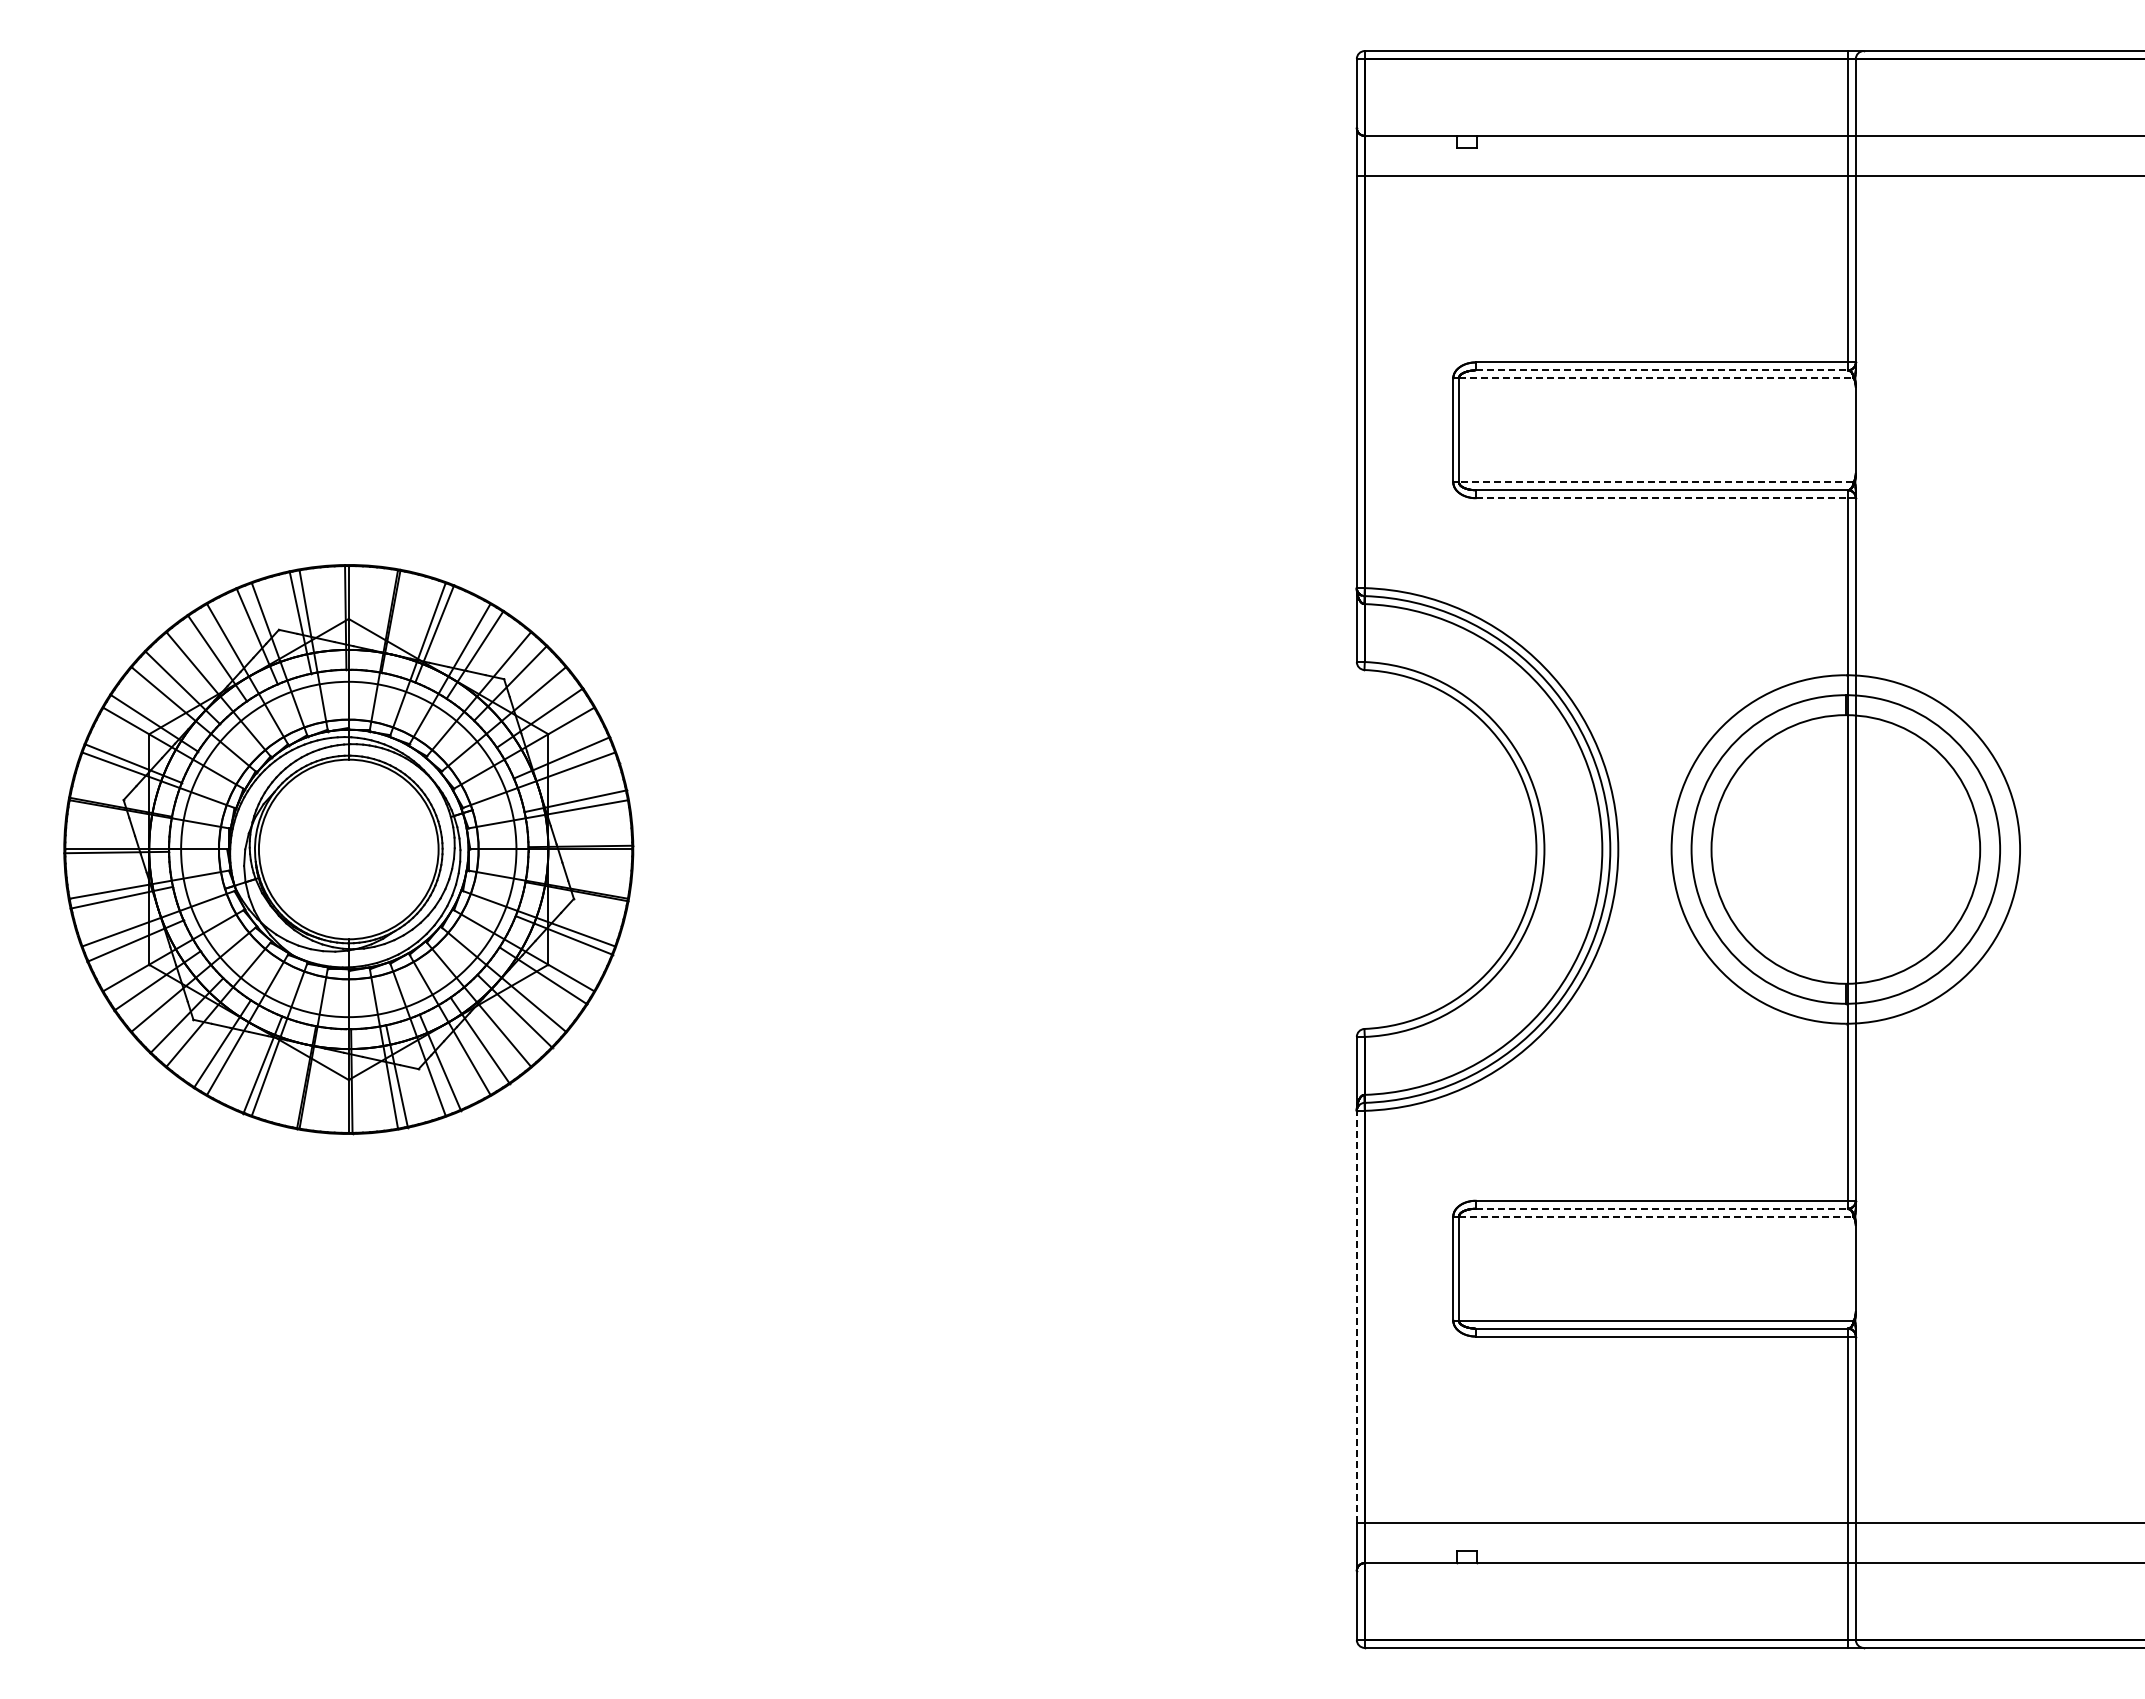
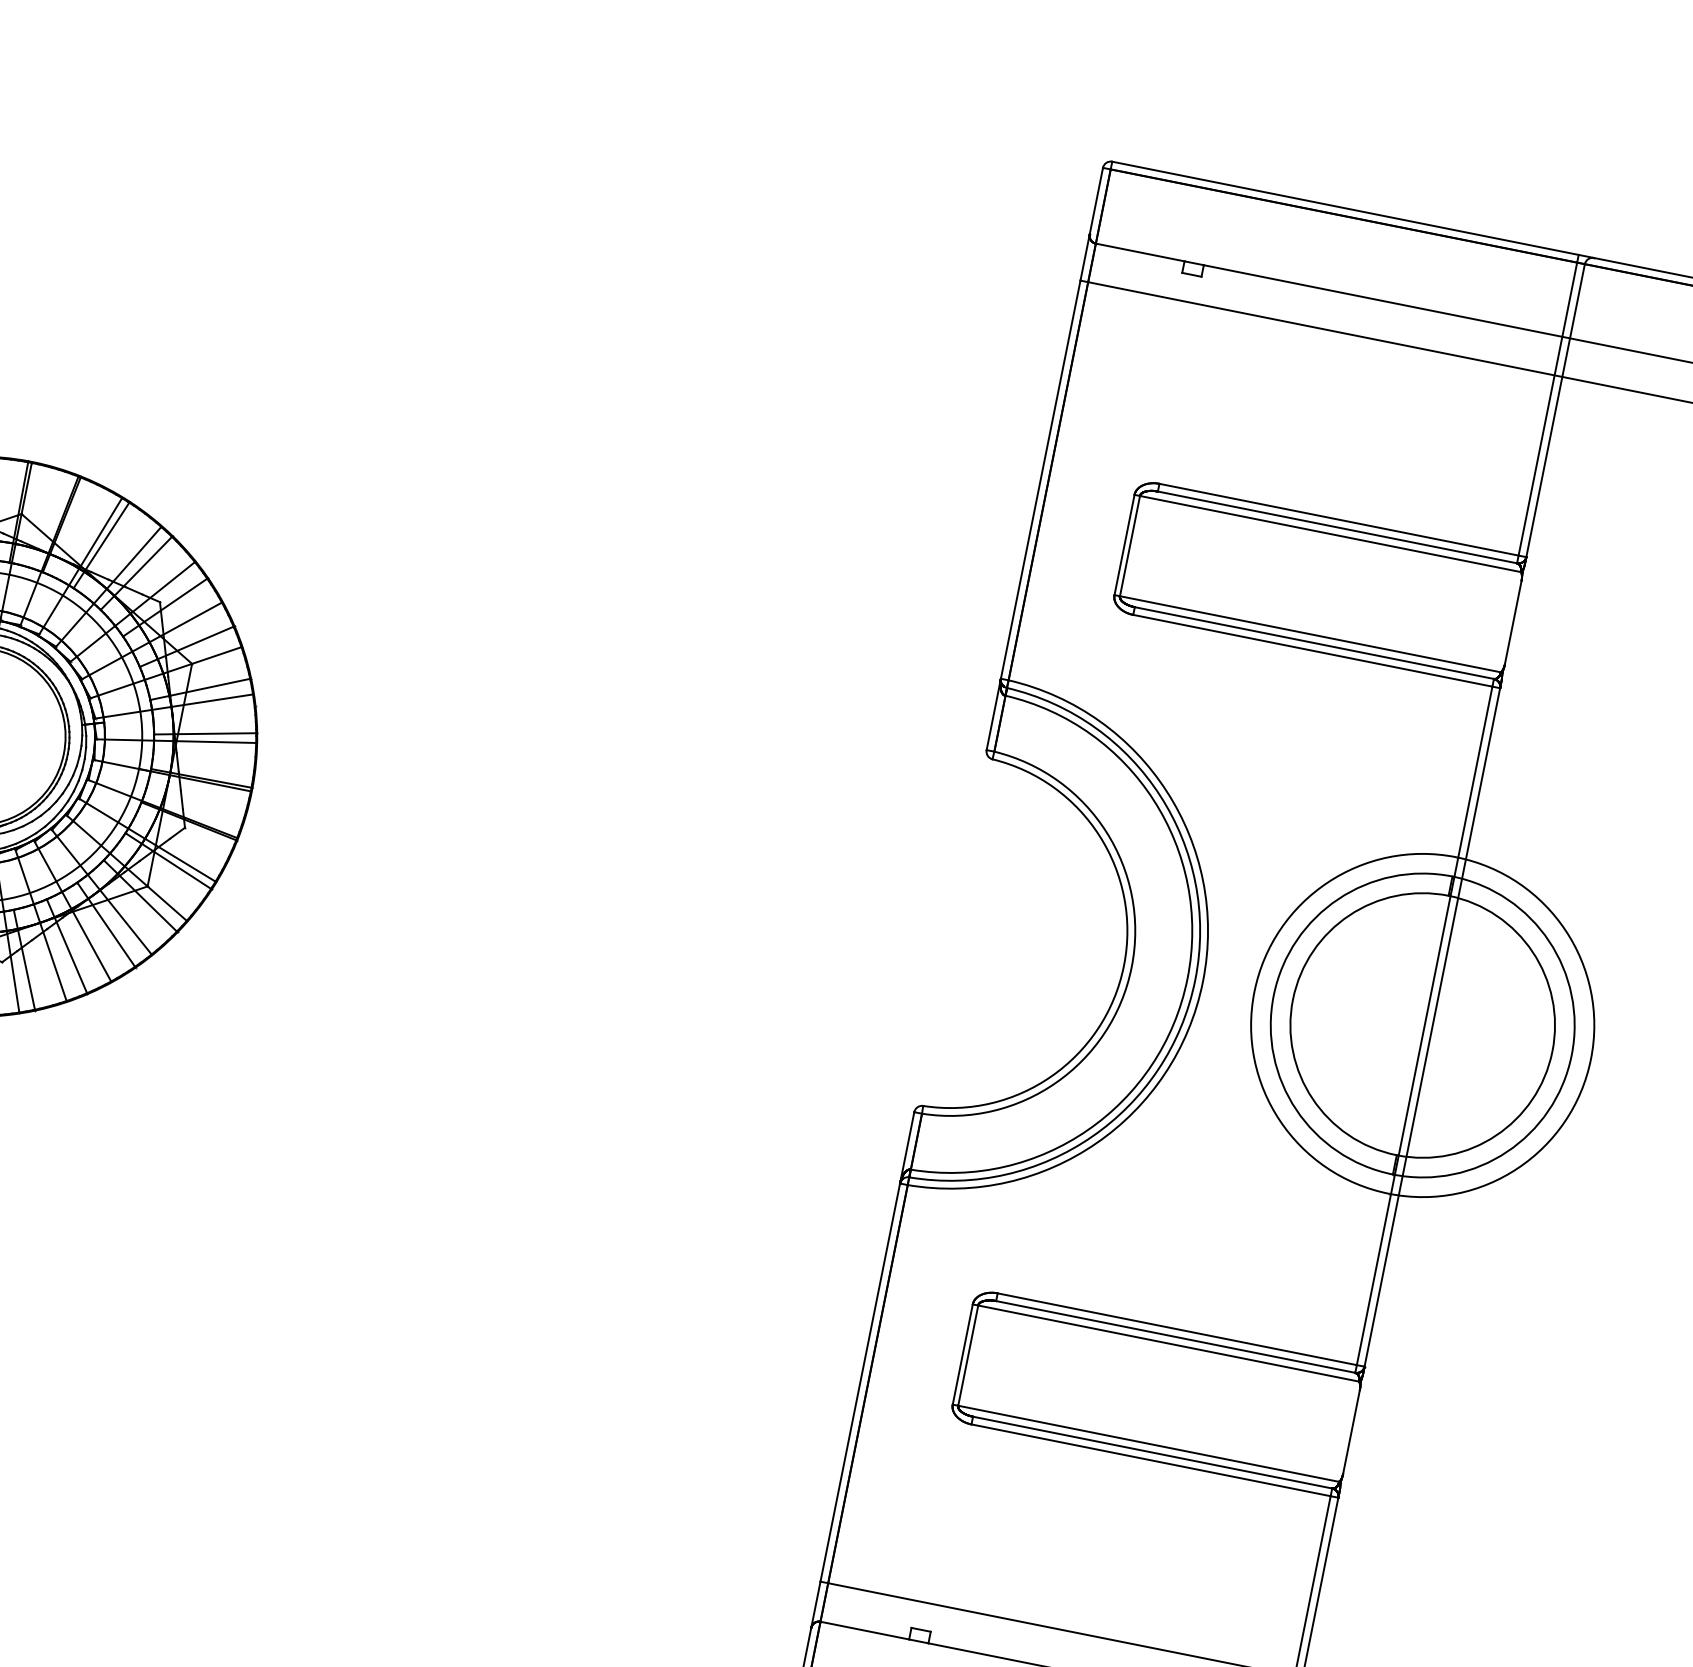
line: (1661, 370) -> (1337, 527), dashed -> solid
line: (1656, 378) -> (1330, 534), dashed -> solid
line: (1655, 482) -> (1309, 634), dashed -> solid
line: (1661, 498) -> (1312, 651), dashed -> solid
line: (1661, 1208) -> (1175, 1336), dashed -> solid
line: (1656, 1216) -> (1169, 1343), dashed -> solid
line: (1356, 1316) -> (860, 1382), dashed -> solid

